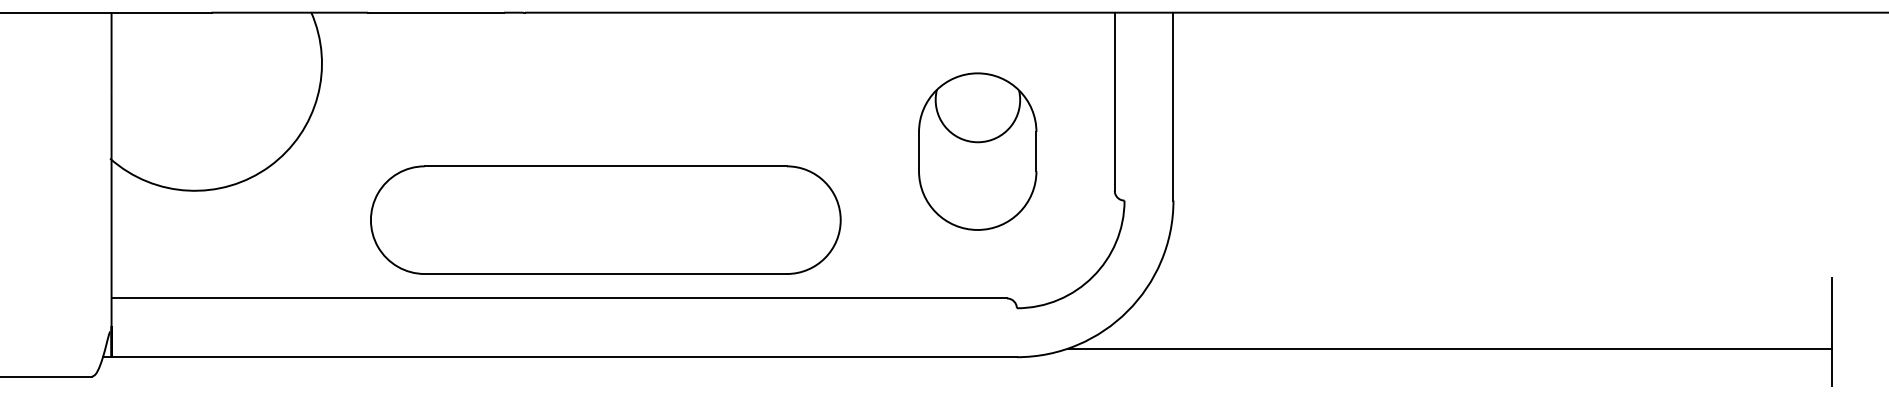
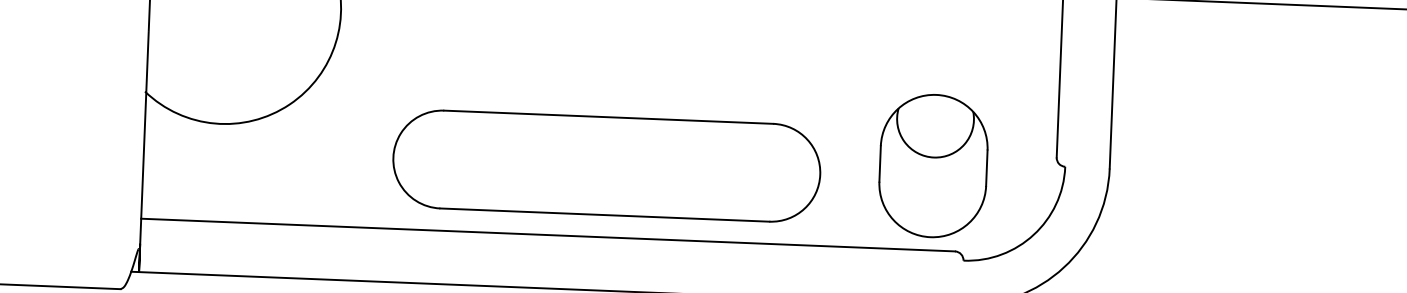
part: (977, 151) -> (933, 165), moved
part: (605, 219) -> (606, 165), moved

